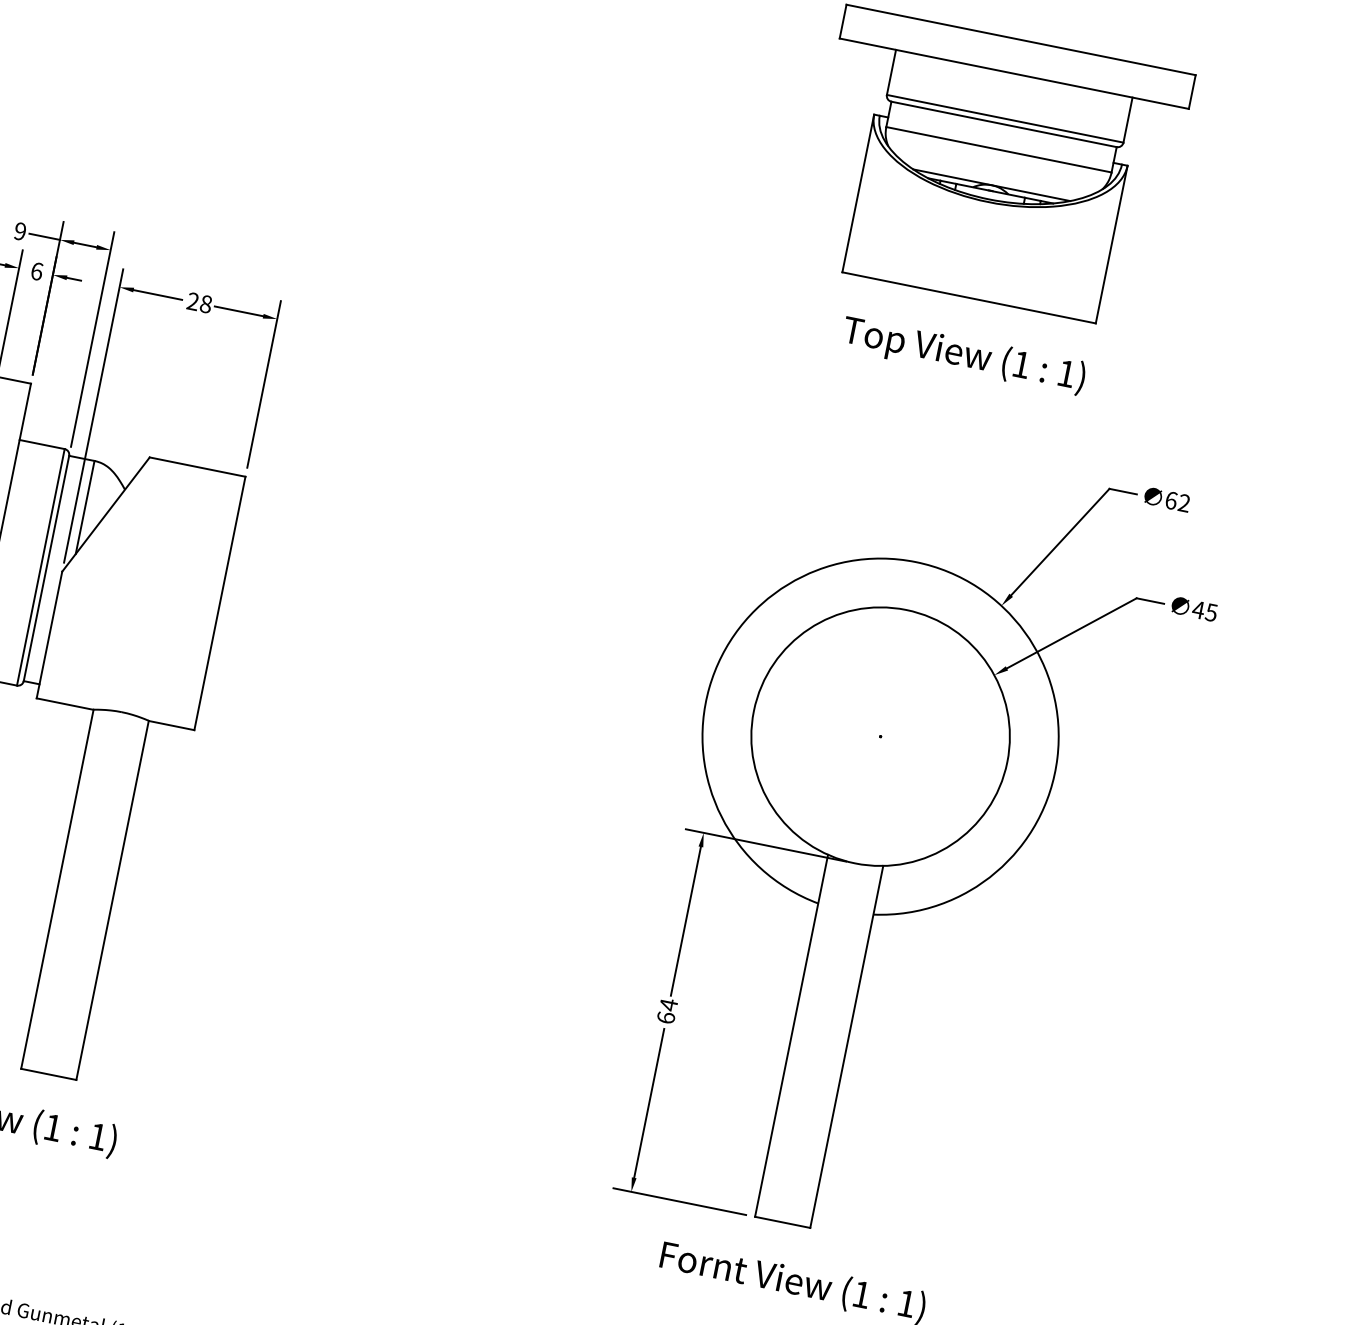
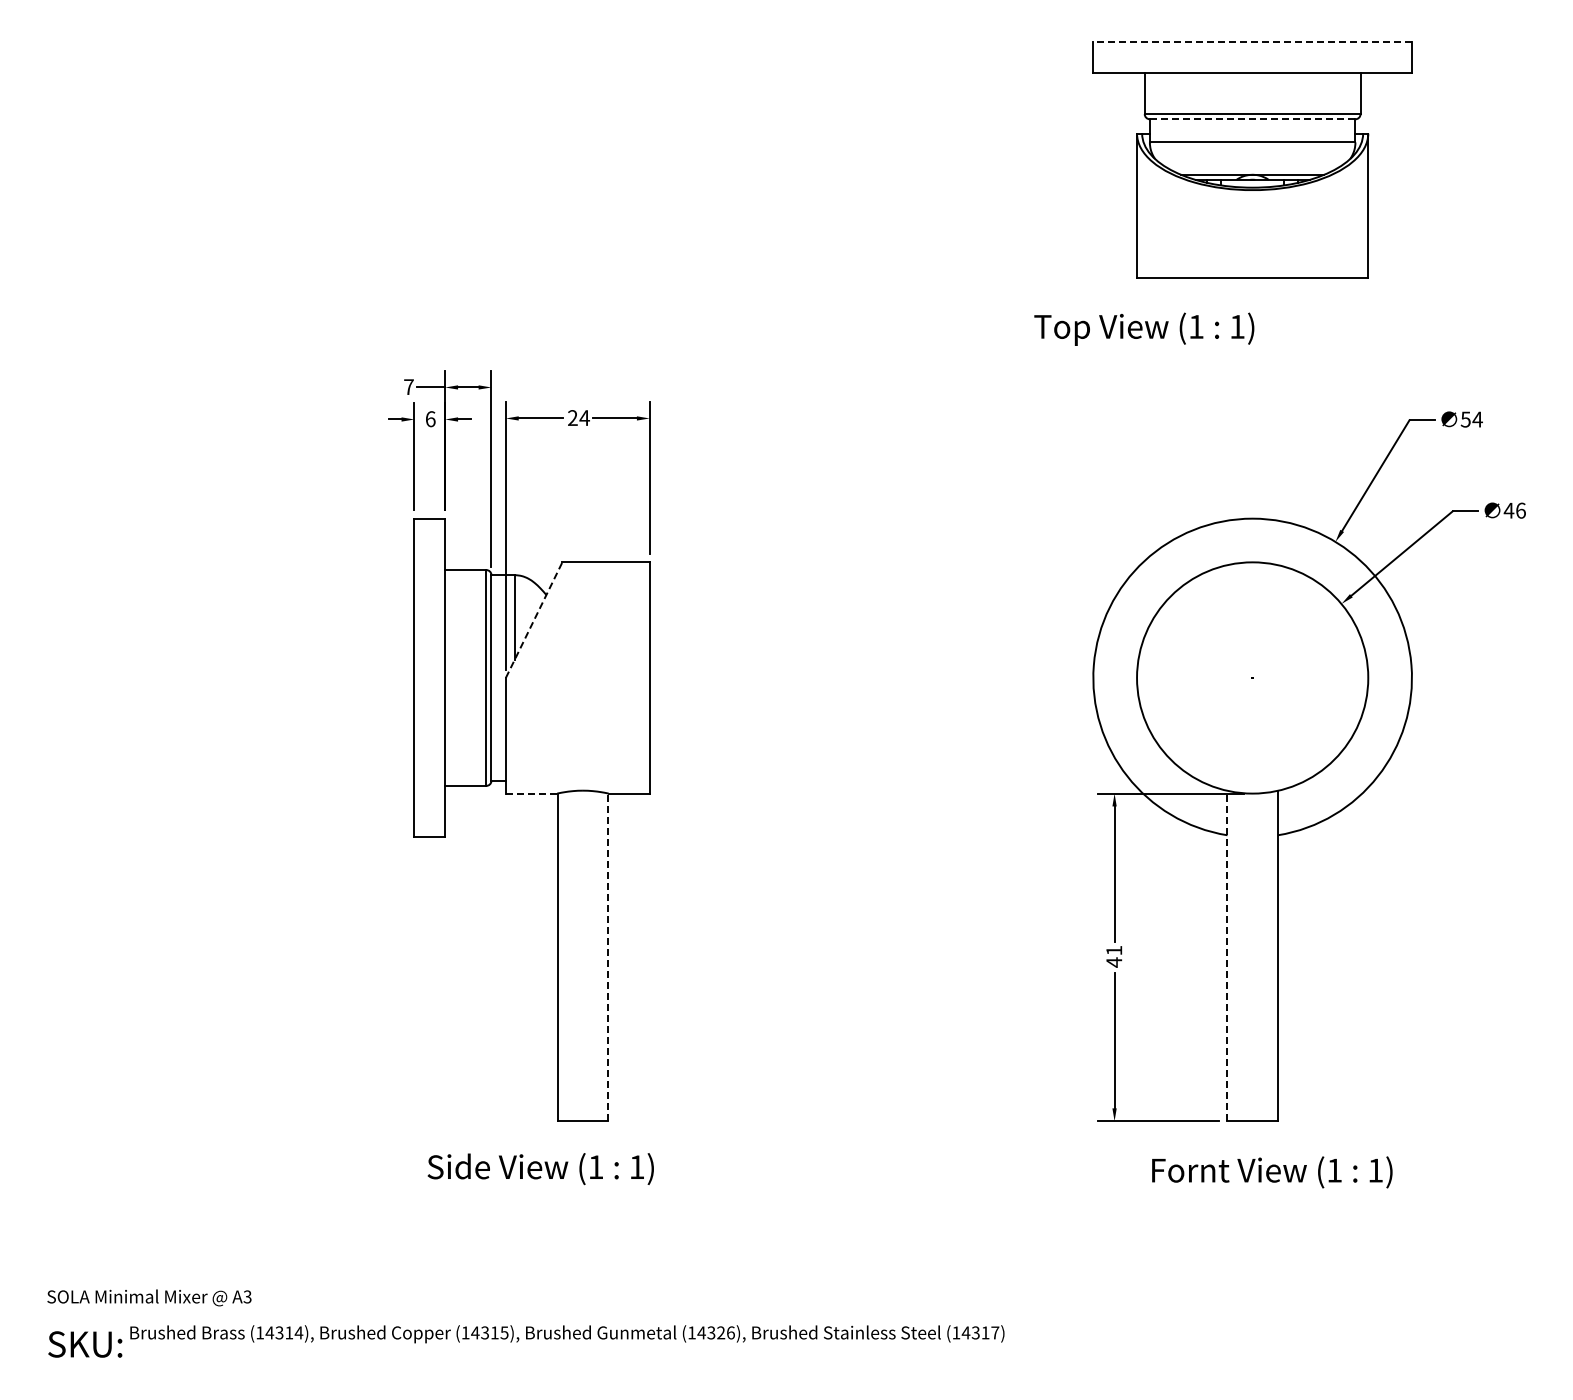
line: (1020, 40) -> (1252, 42), solid -> dashed
line: (1003, 124) -> (1252, 119), solid -> dashed
text: (19, 231) -> (408, 387), 9 -> 7
text: (205, 304) -> (584, 418), 28 -> 24
text: (964, 354) -> (1144, 328), moved
text: (1177, 501) -> (1471, 419), 62 -> 54
line: (106, 513) -> (534, 619), solid -> dashed
text: (1211, 612) -> (1520, 510), 45 -> 46
line: (64, 703) -> (531, 793), solid -> dashed
line: (112, 900) -> (608, 957), solid -> dashed
text: (667, 1011) -> (1114, 956), 64 -> 41
line: (791, 1035) -> (1227, 955), solid -> dashed

